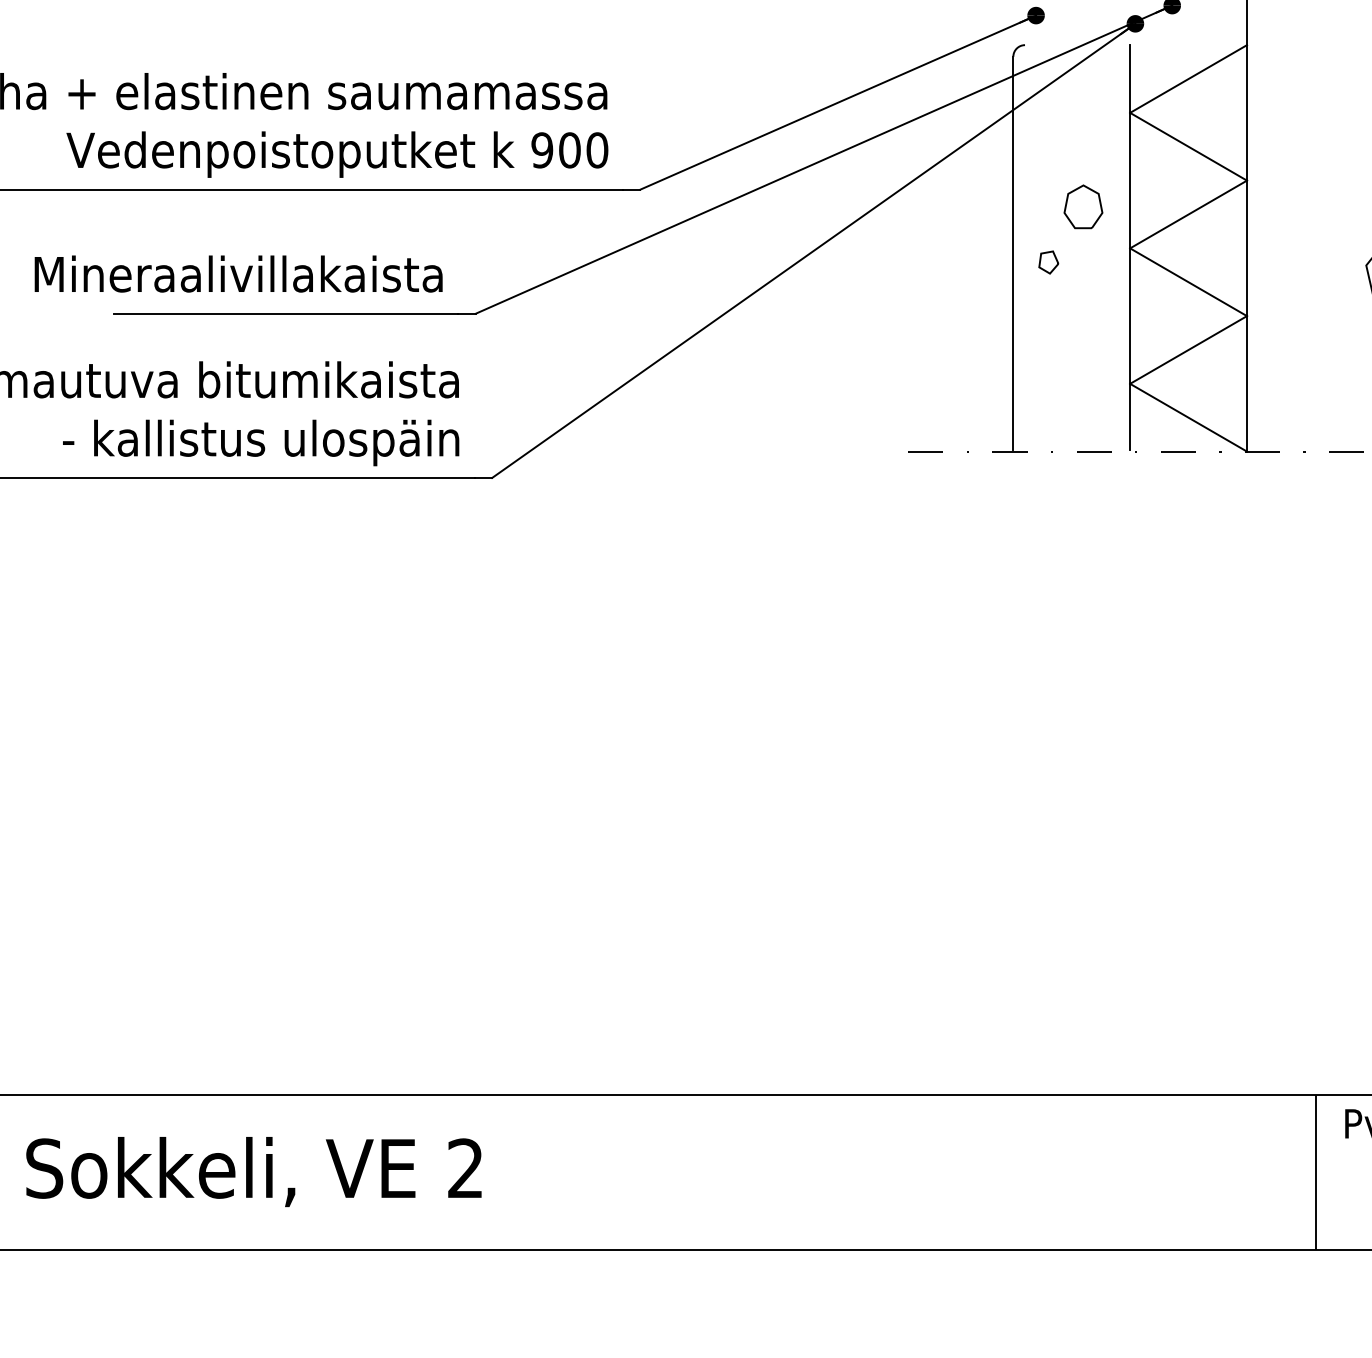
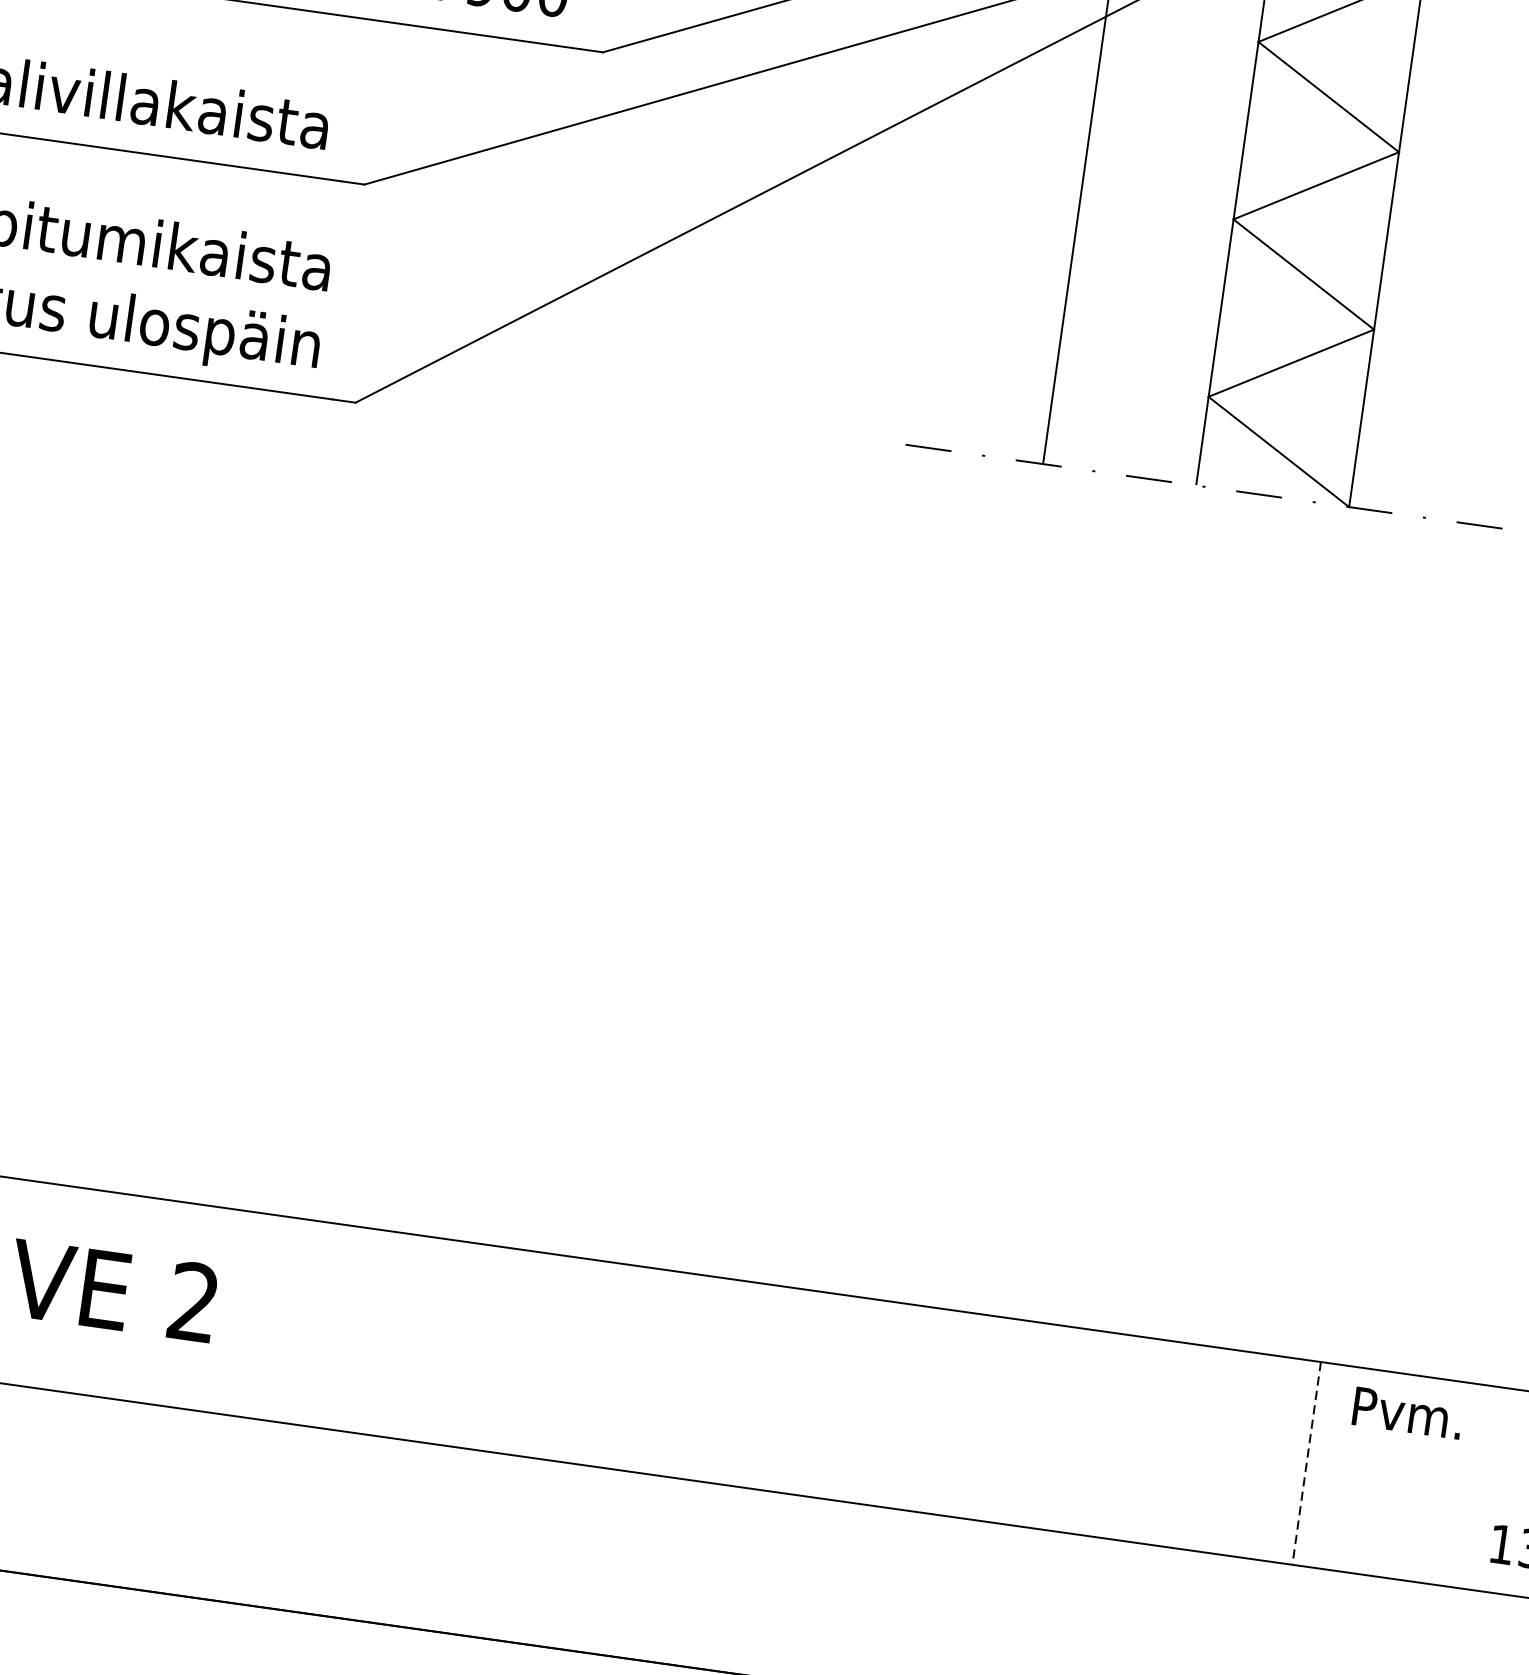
part: (1070, 229) -> (1158, 183), removed
line: (1315, 1172) -> (1306, 1463), solid -> dashed

